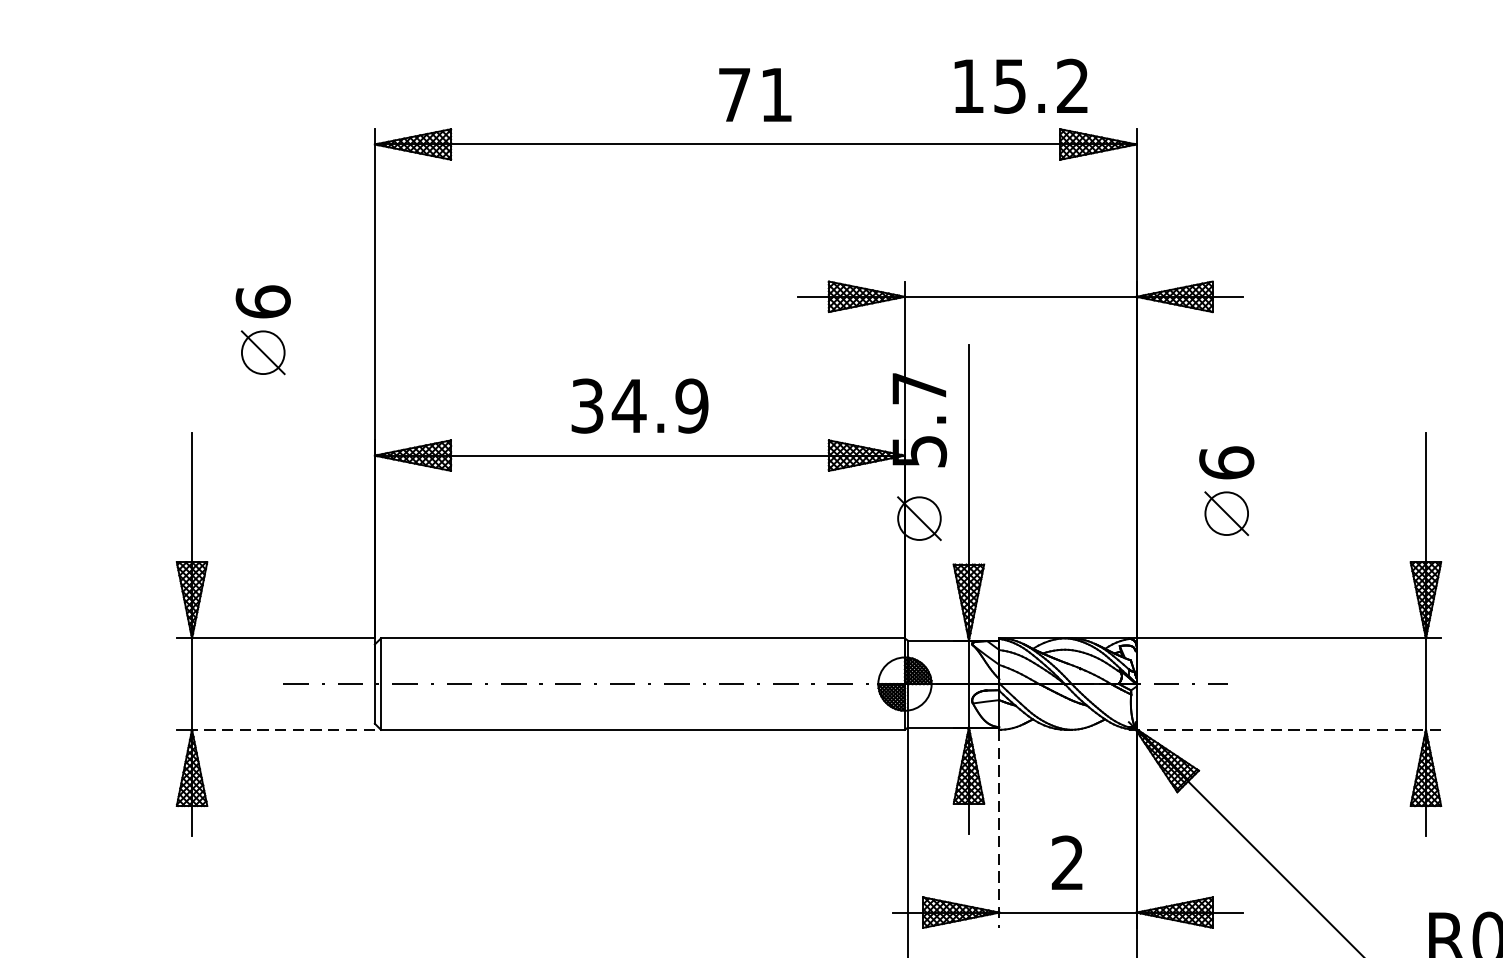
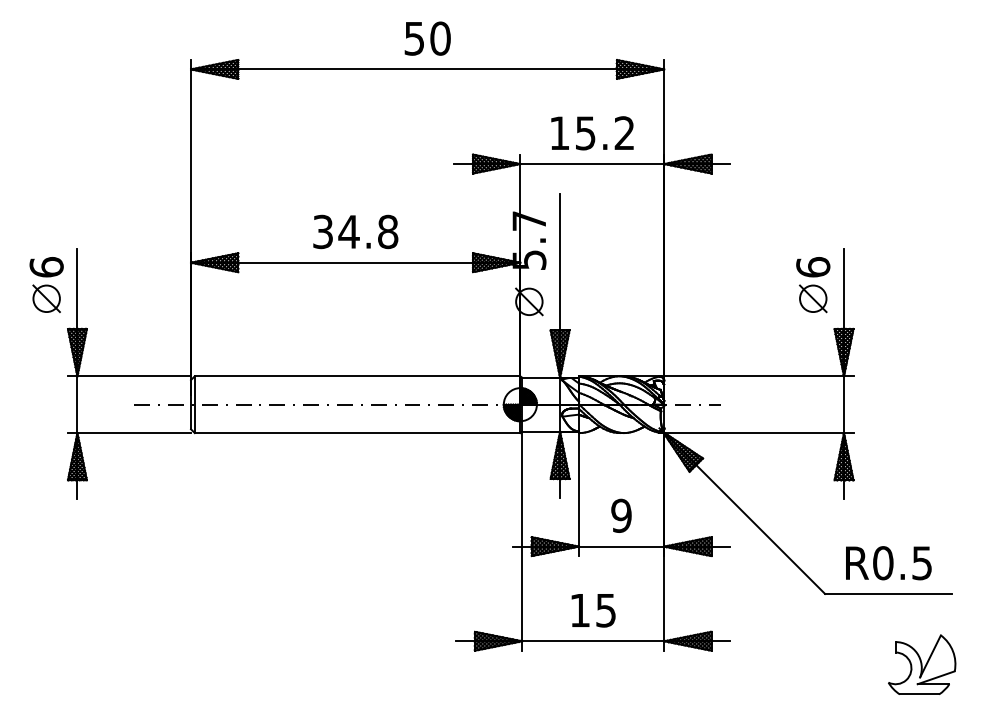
text: (1021, 86) -> (592, 133), moved
text: (755, 94) -> (427, 38), 71 -> 50
part: (262, 329) -> (46, 284), moved
text: (691, 406) -> (387, 232), 34.9 -> 34.8
part: (1227, 492) -> (813, 285), moved
line: (283, 730) -> (134, 433), dashed -> solid
line: (1285, 730) -> (756, 433), dashed -> solid
line: (1000, 828) -> (579, 494), dashed -> solid
text: (1067, 862) -> (621, 515), 2 -> 9

